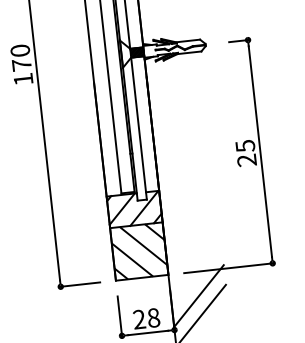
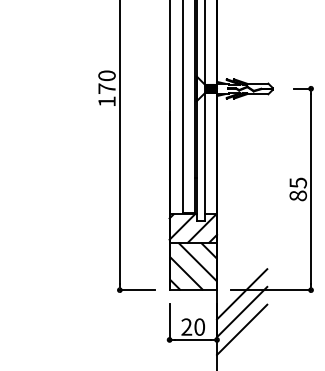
text: (246, 160) -> (297, 195), 25 -> 85
line: (197, 276) -> (242, 294), added
text: (153, 318) -> (199, 327), 28 -> 20

